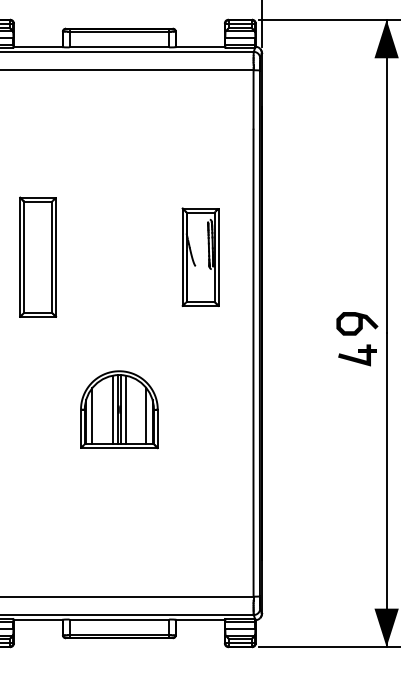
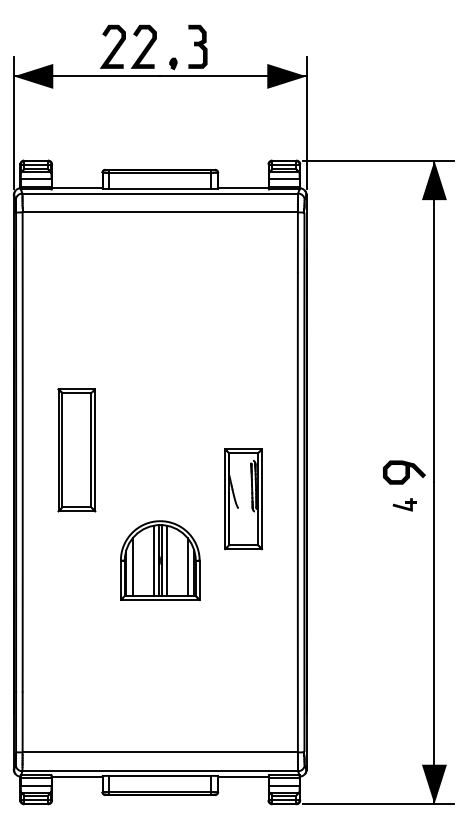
part: (37, 257) -> (76, 450), moved
part: (200, 257) -> (243, 499), moved
part: (357, 354) -> (404, 504), size x0.6

